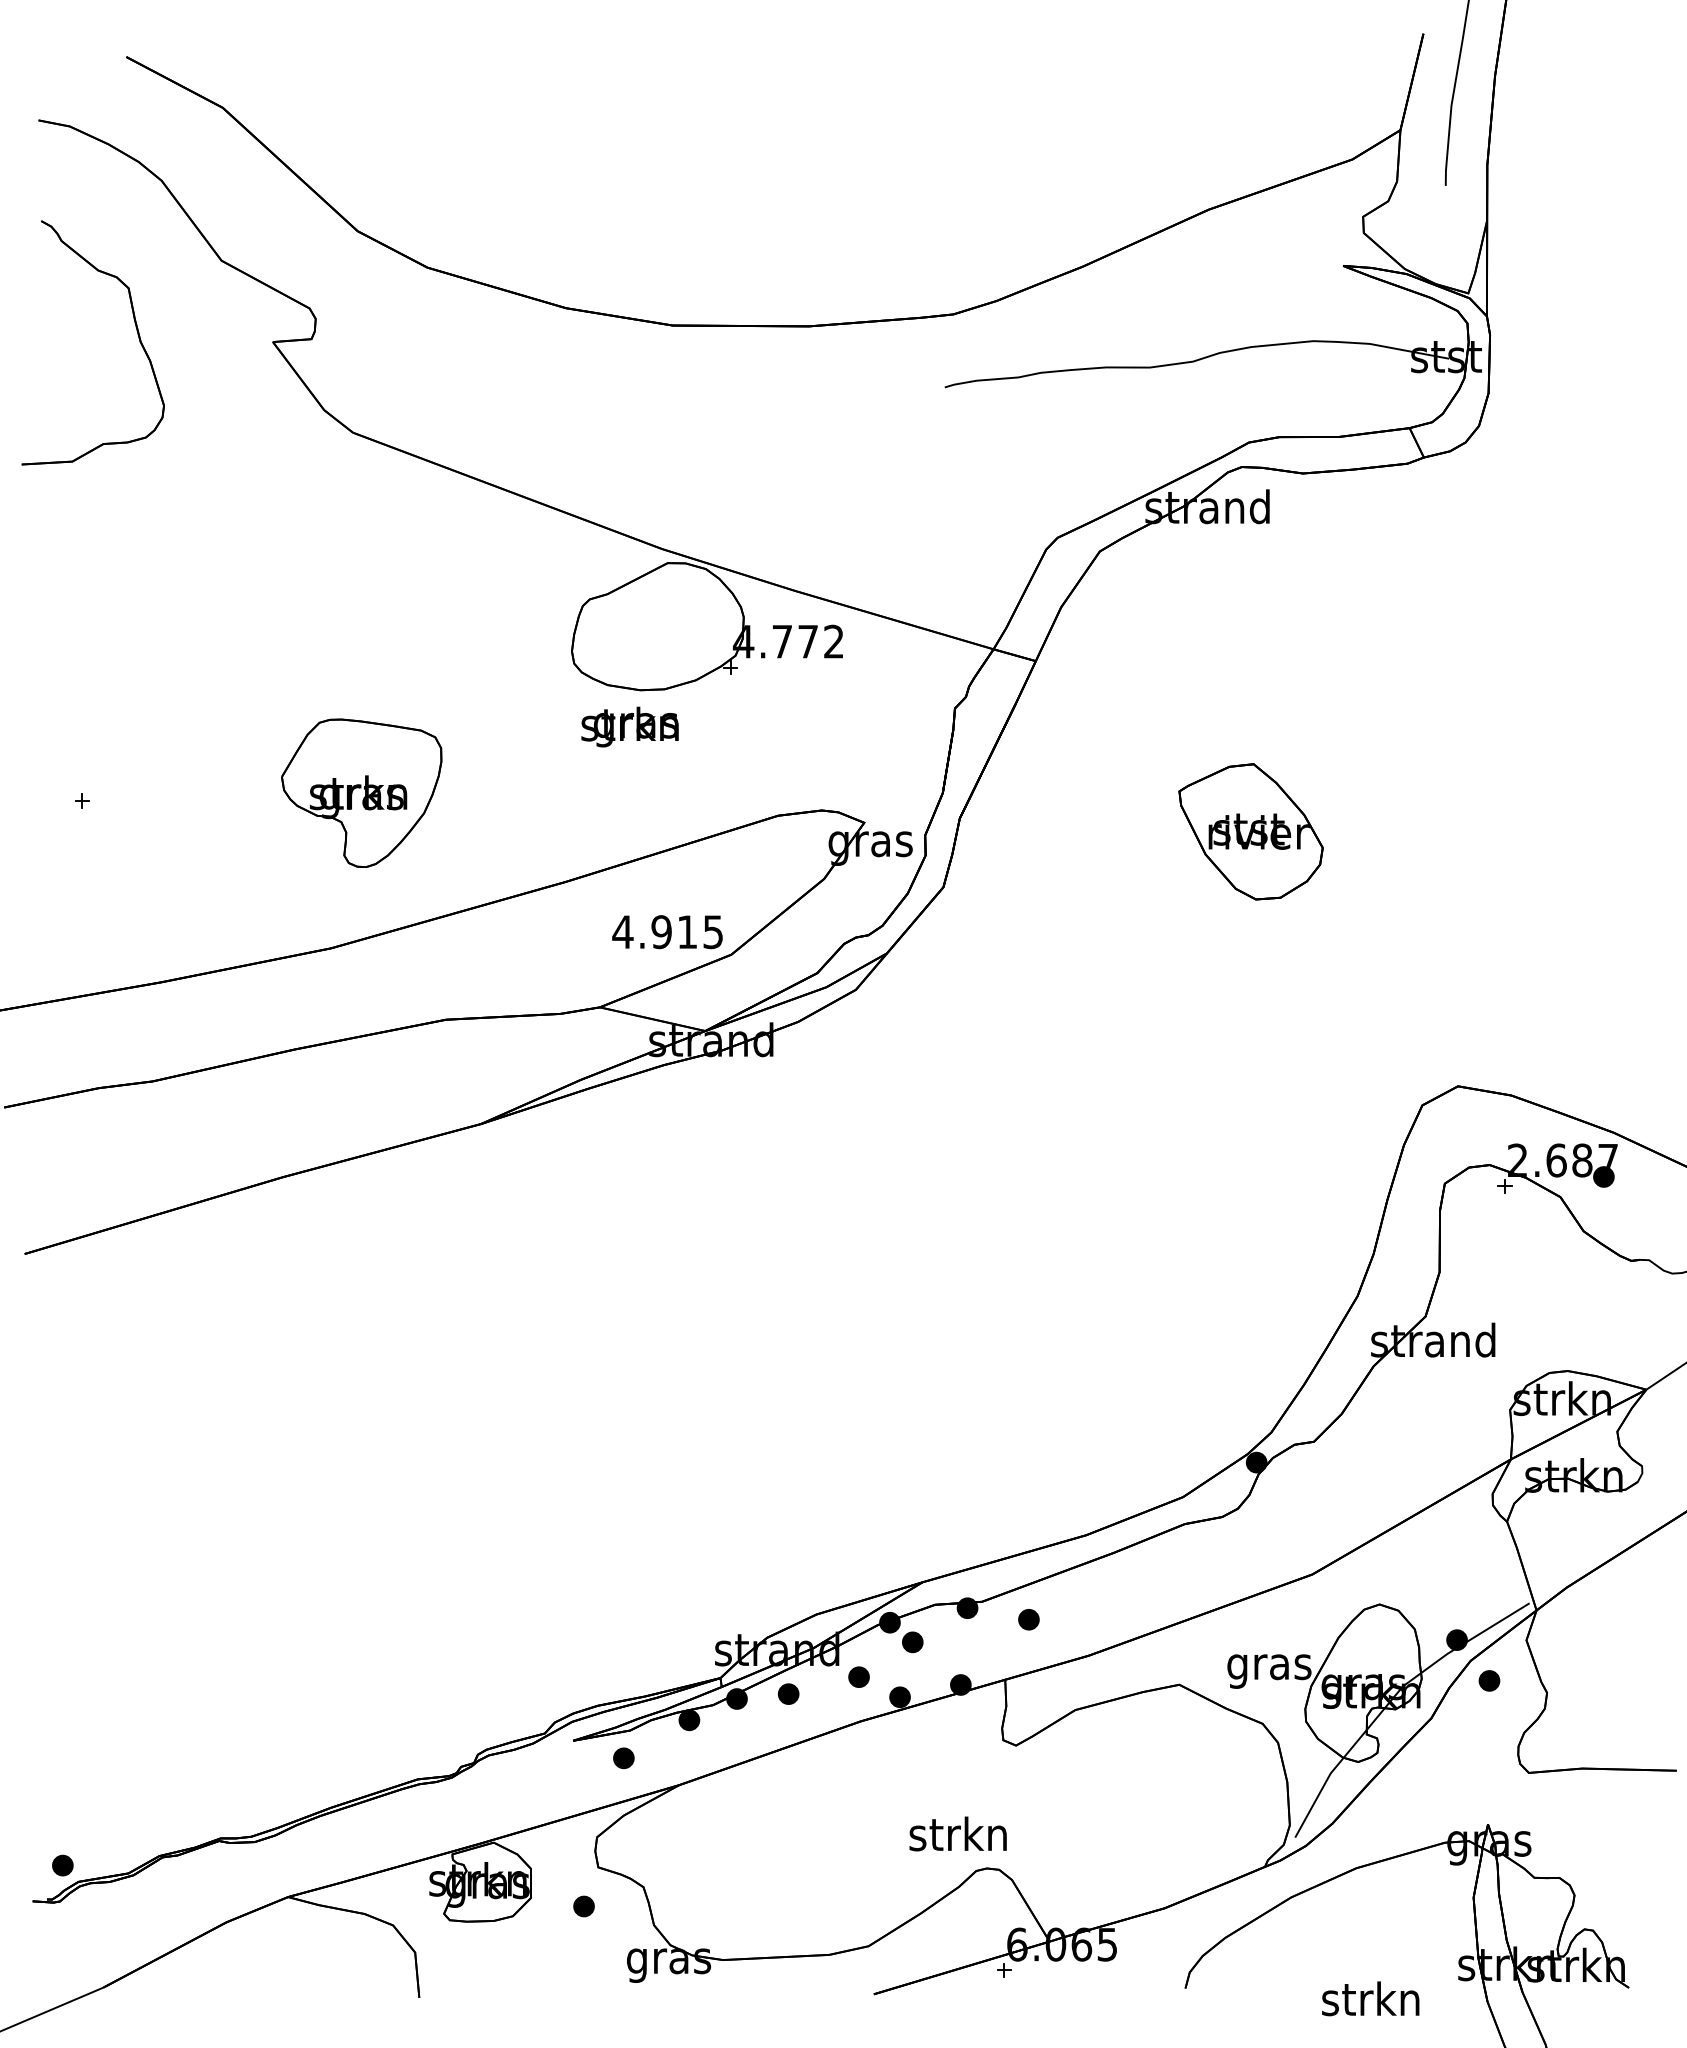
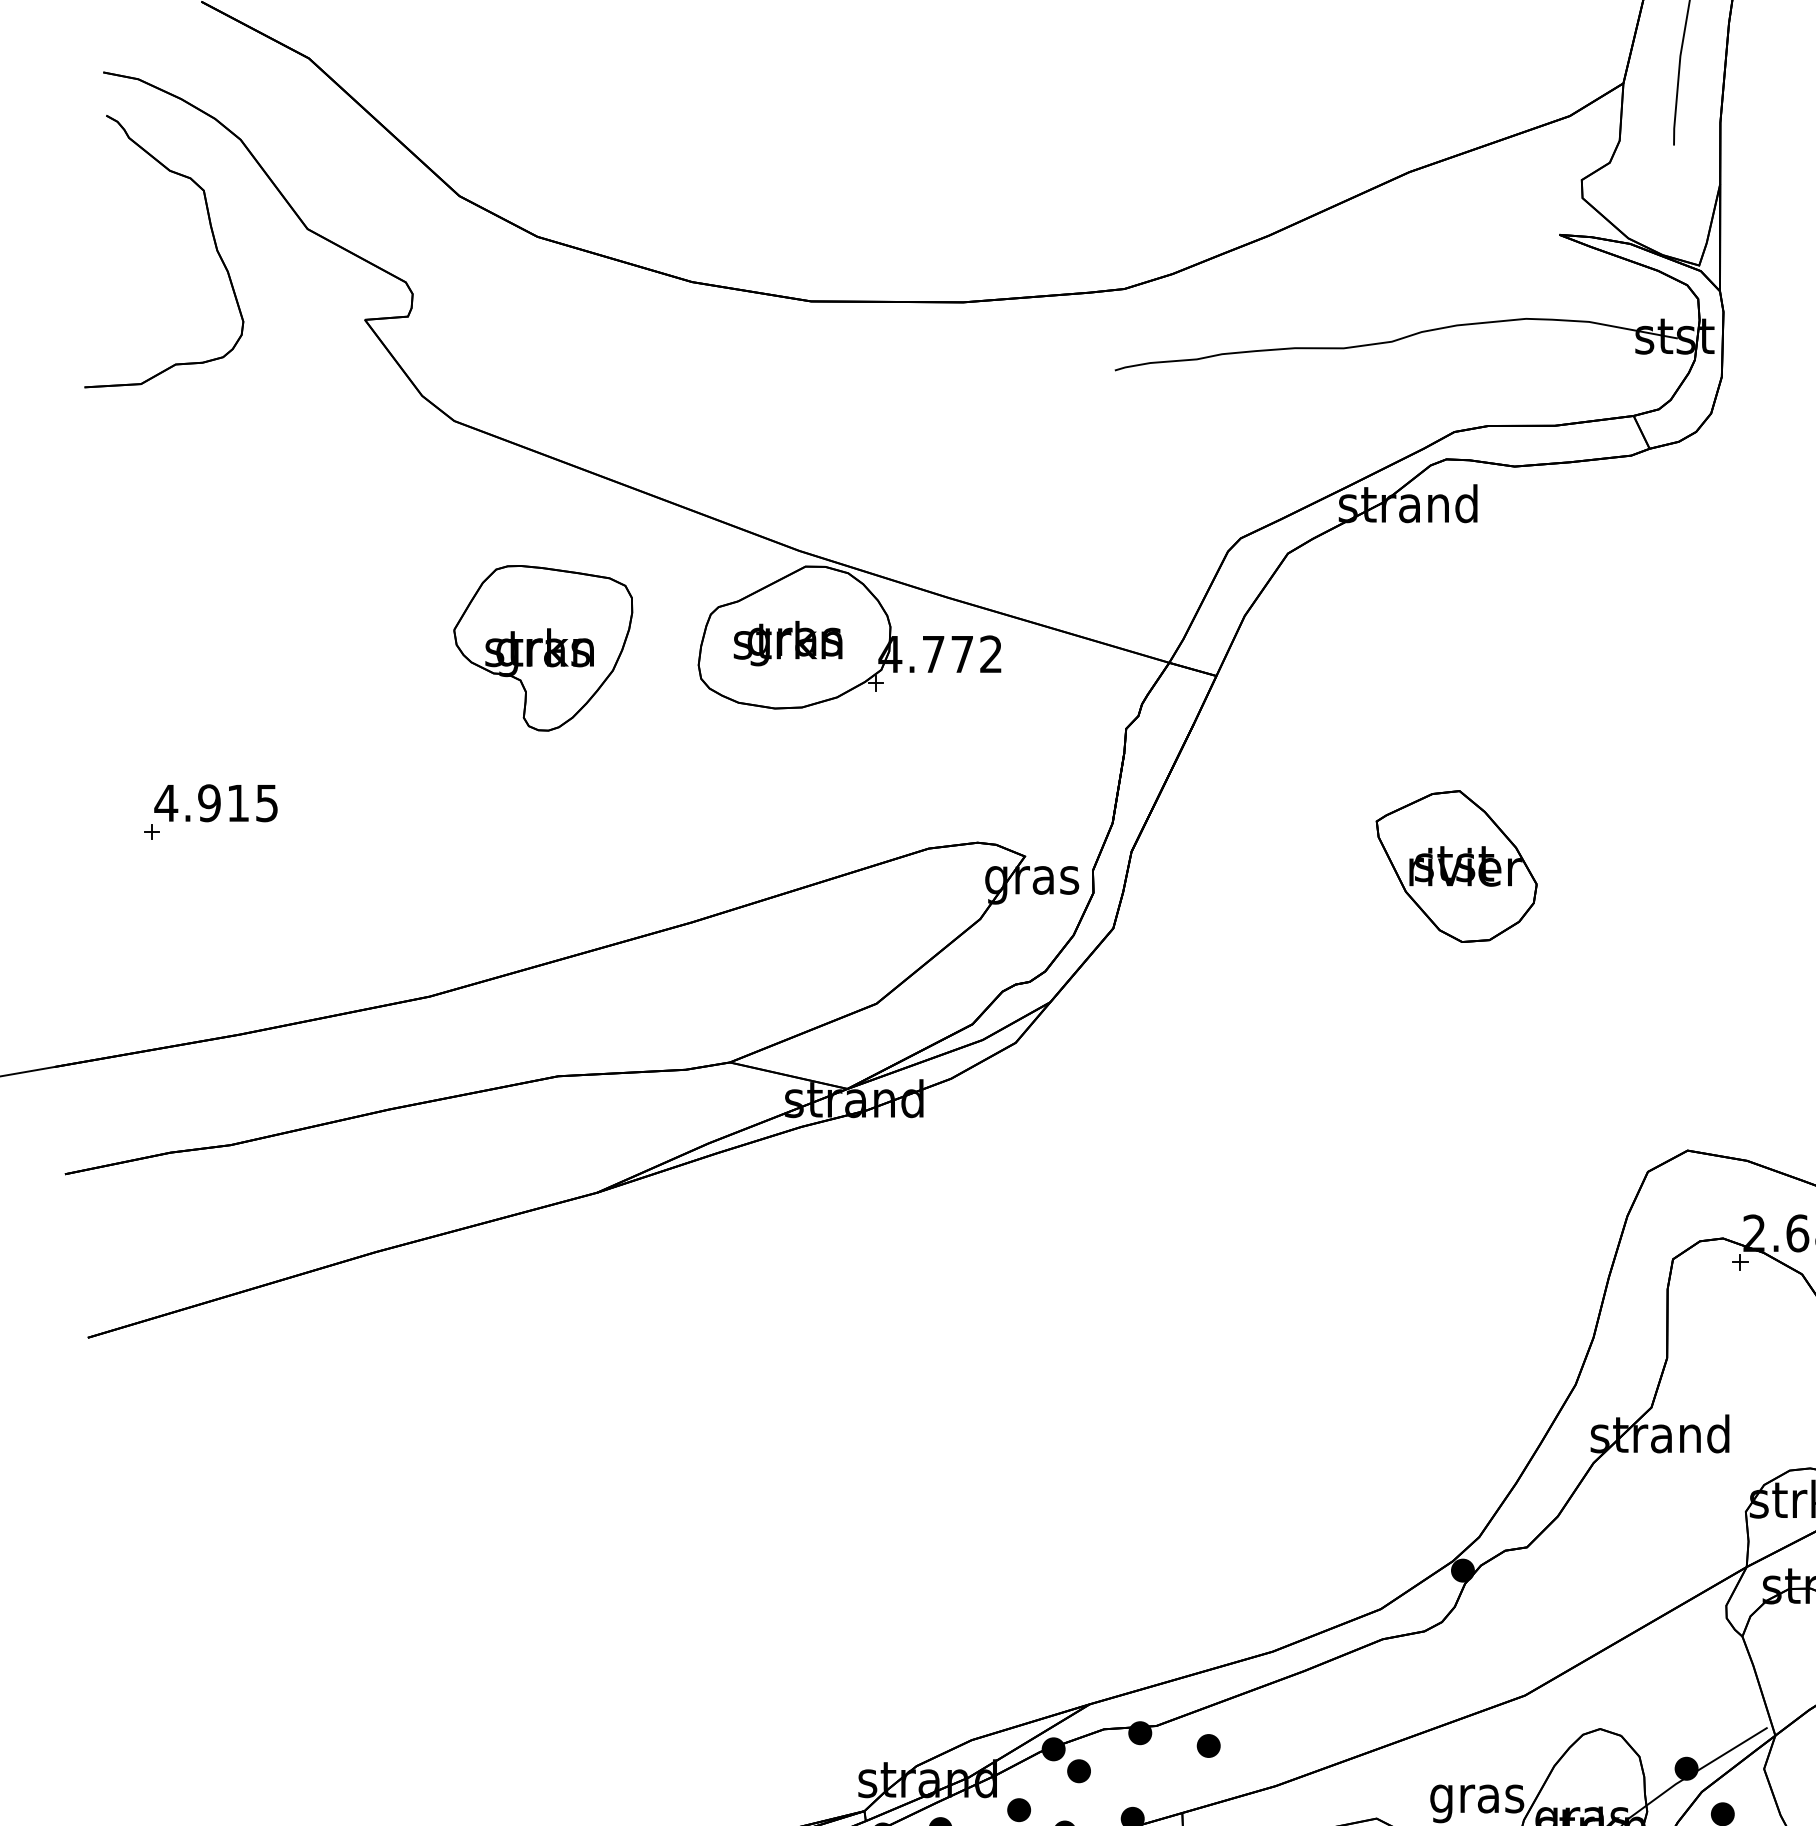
part: (136, 330) -> (212, 237), moved
text: (629, 726) -> (787, 642), moved
part: (361, 792) -> (543, 647), moved
text: (667, 932) -> (215, 803), moved

